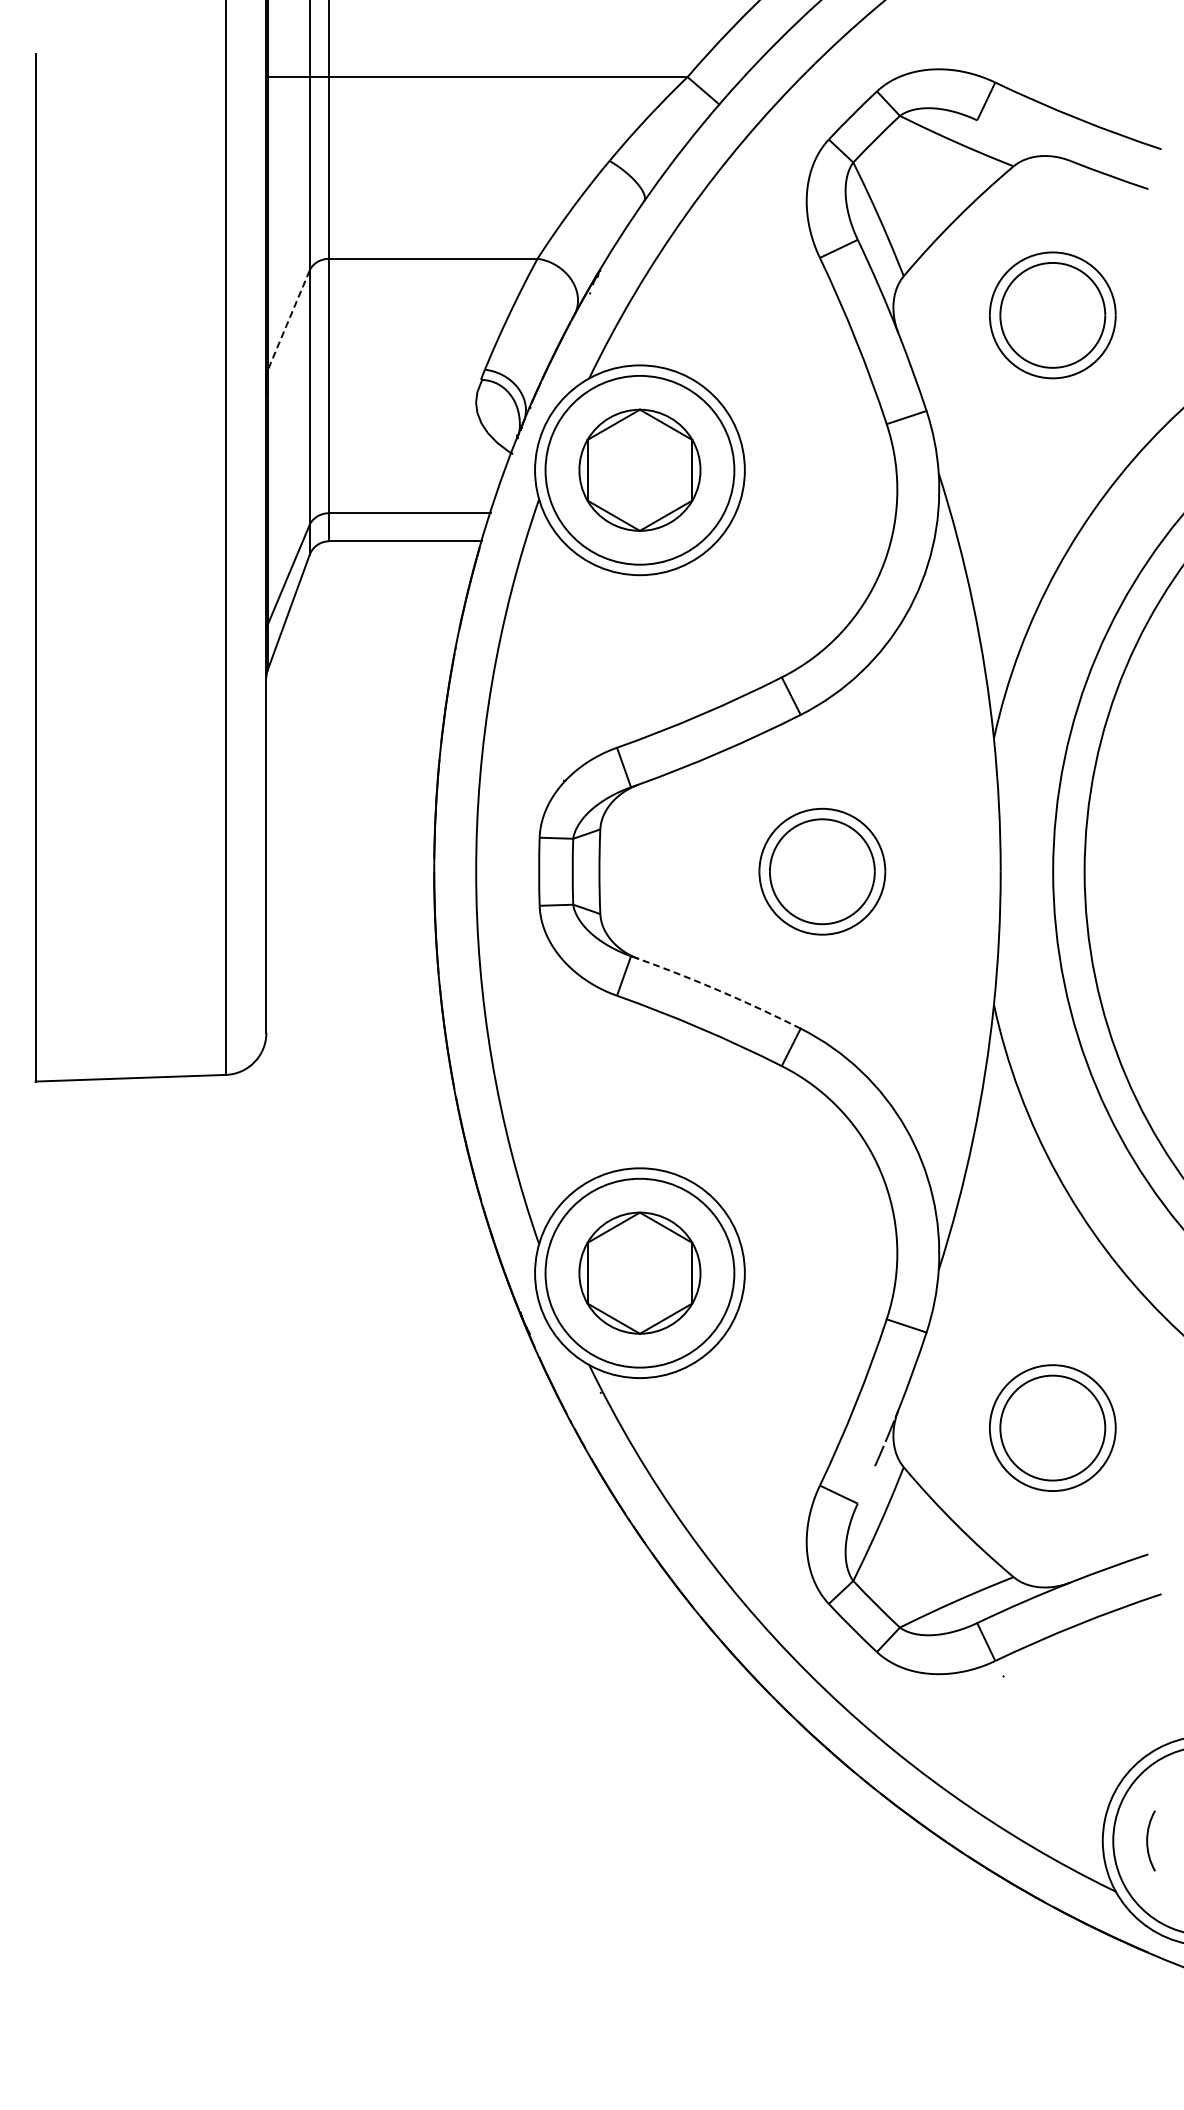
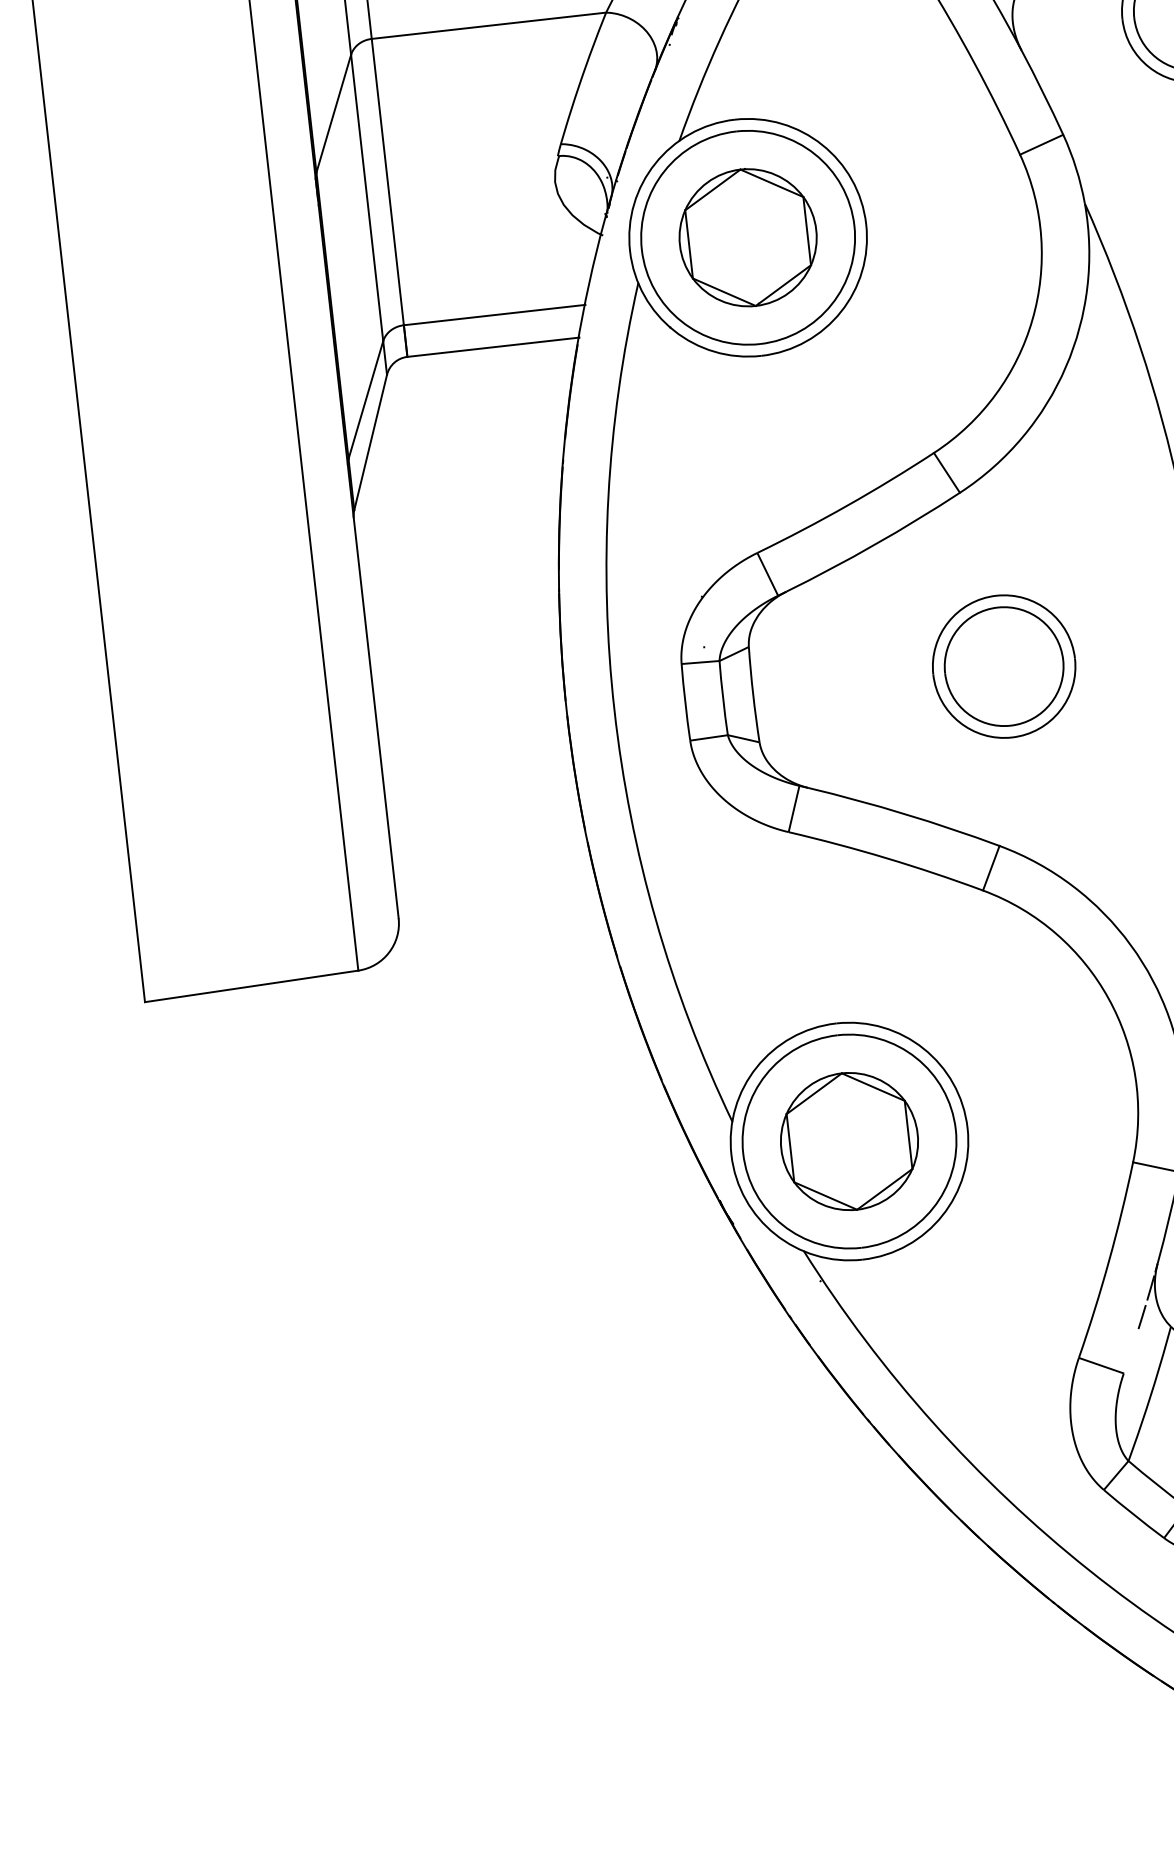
line: (288, 321) -> (333, 114), dashed -> solid
arc: (720, 991) -> (904, 814), dashed -> solid

